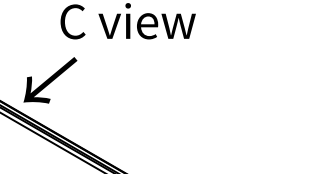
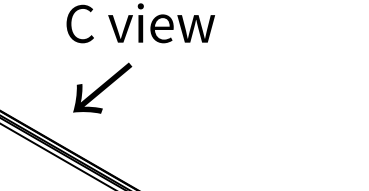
text: (50, 80) -> (102, 88), moved

